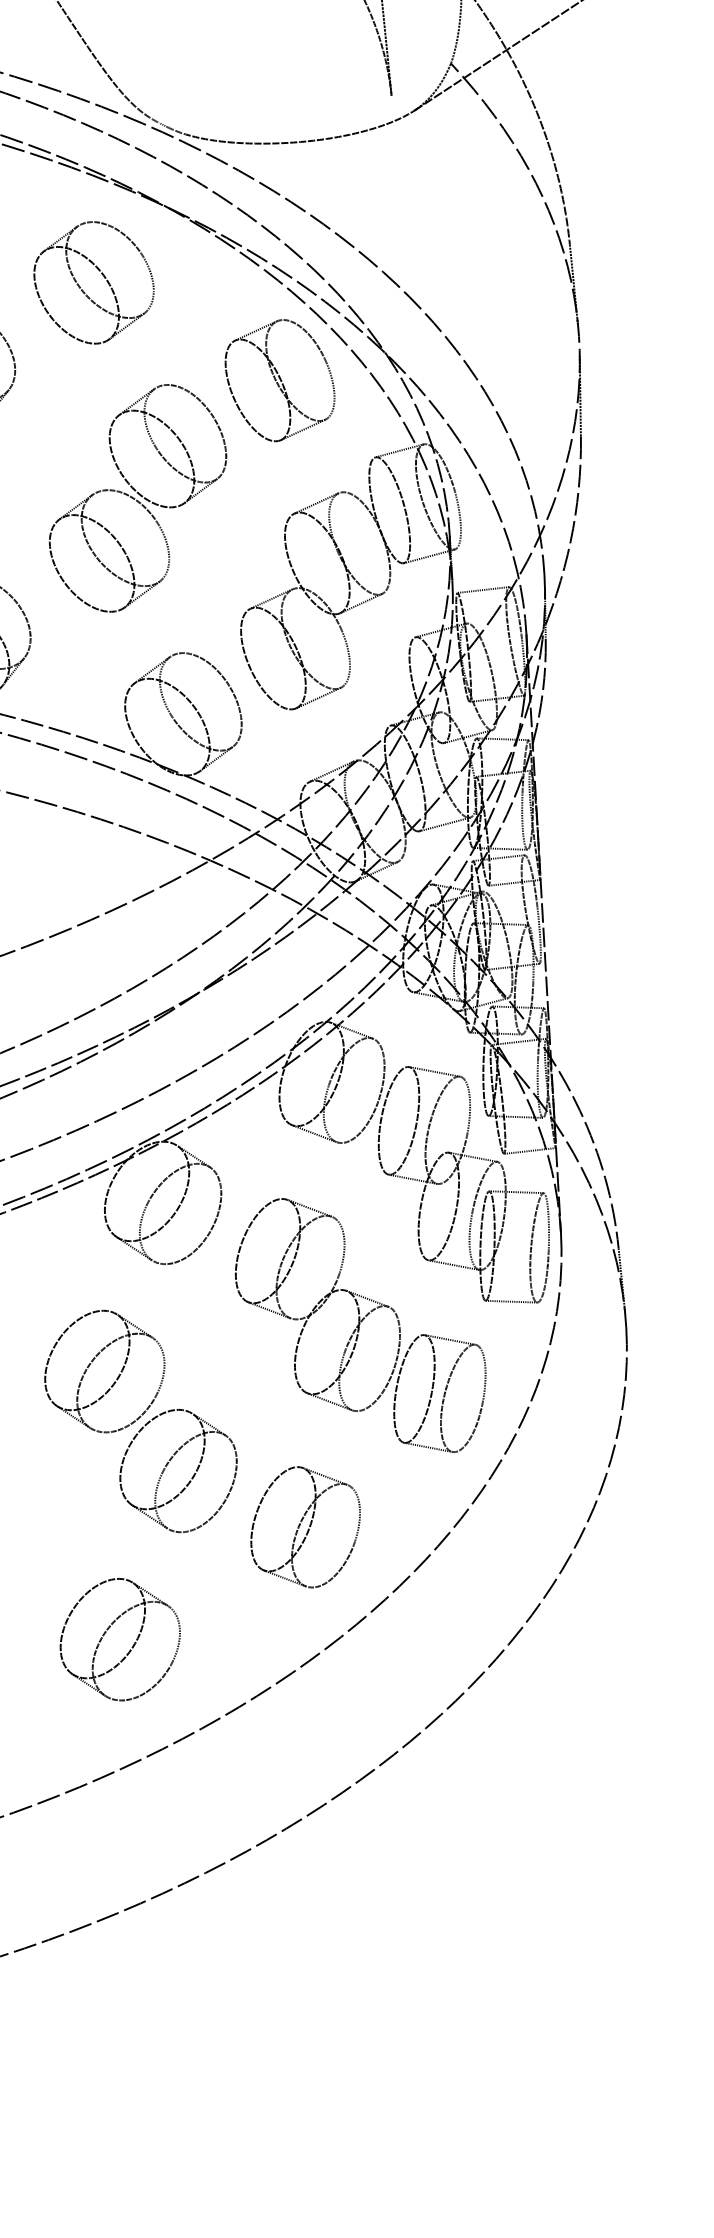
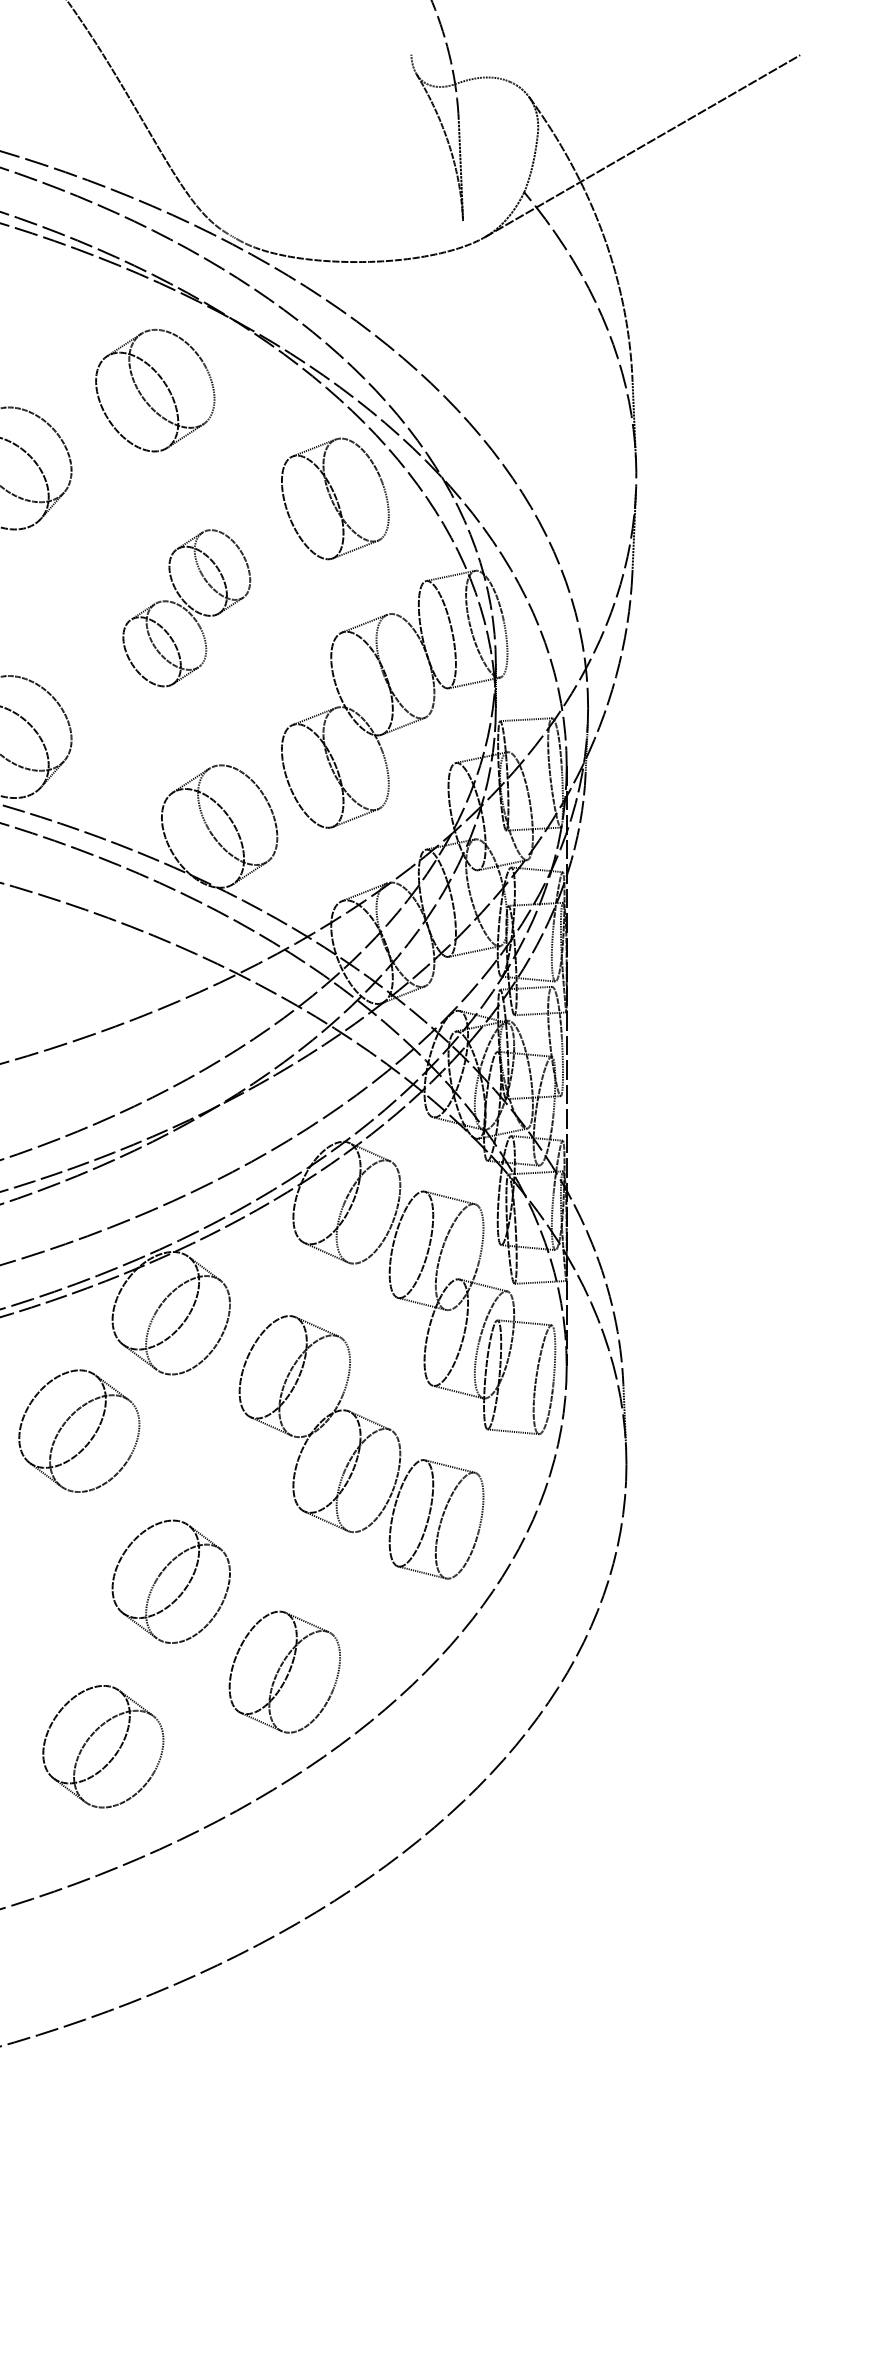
part: (137, 497) -> (186, 607), size x0.7
part: (117, 1377) -> (91, 1437), moved
part: (305, 1526) -> (284, 1671), moved

